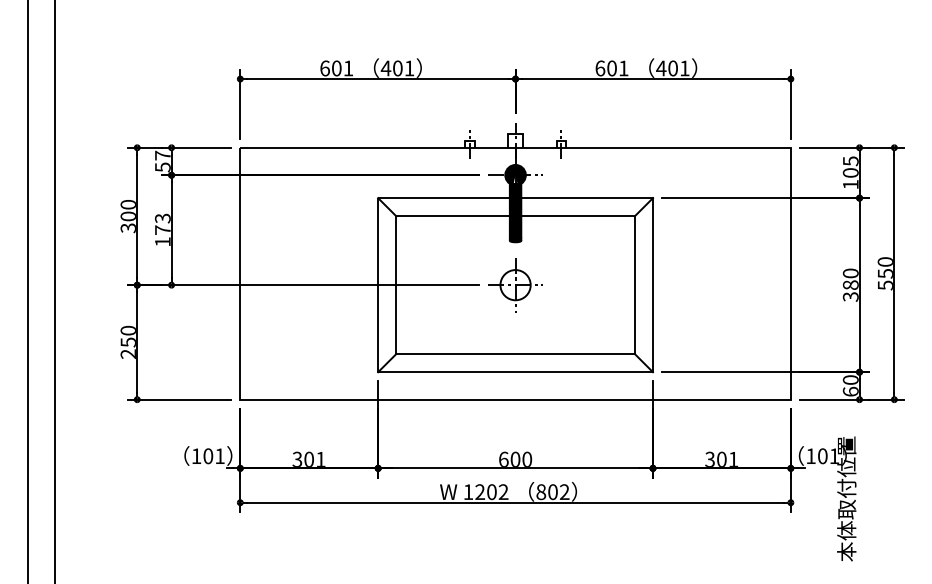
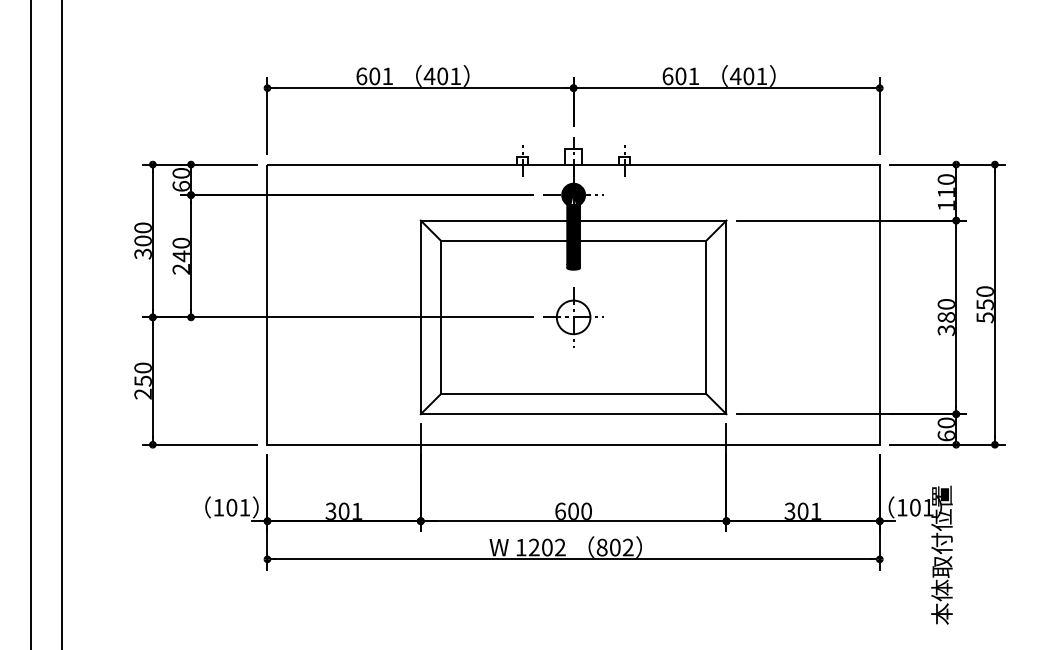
text: (162, 161) -> (180, 179), 57 -> 60
text: (849, 166) -> (945, 185), 105 -> 110
text: (162, 229) -> (180, 255), 173 -> 240

